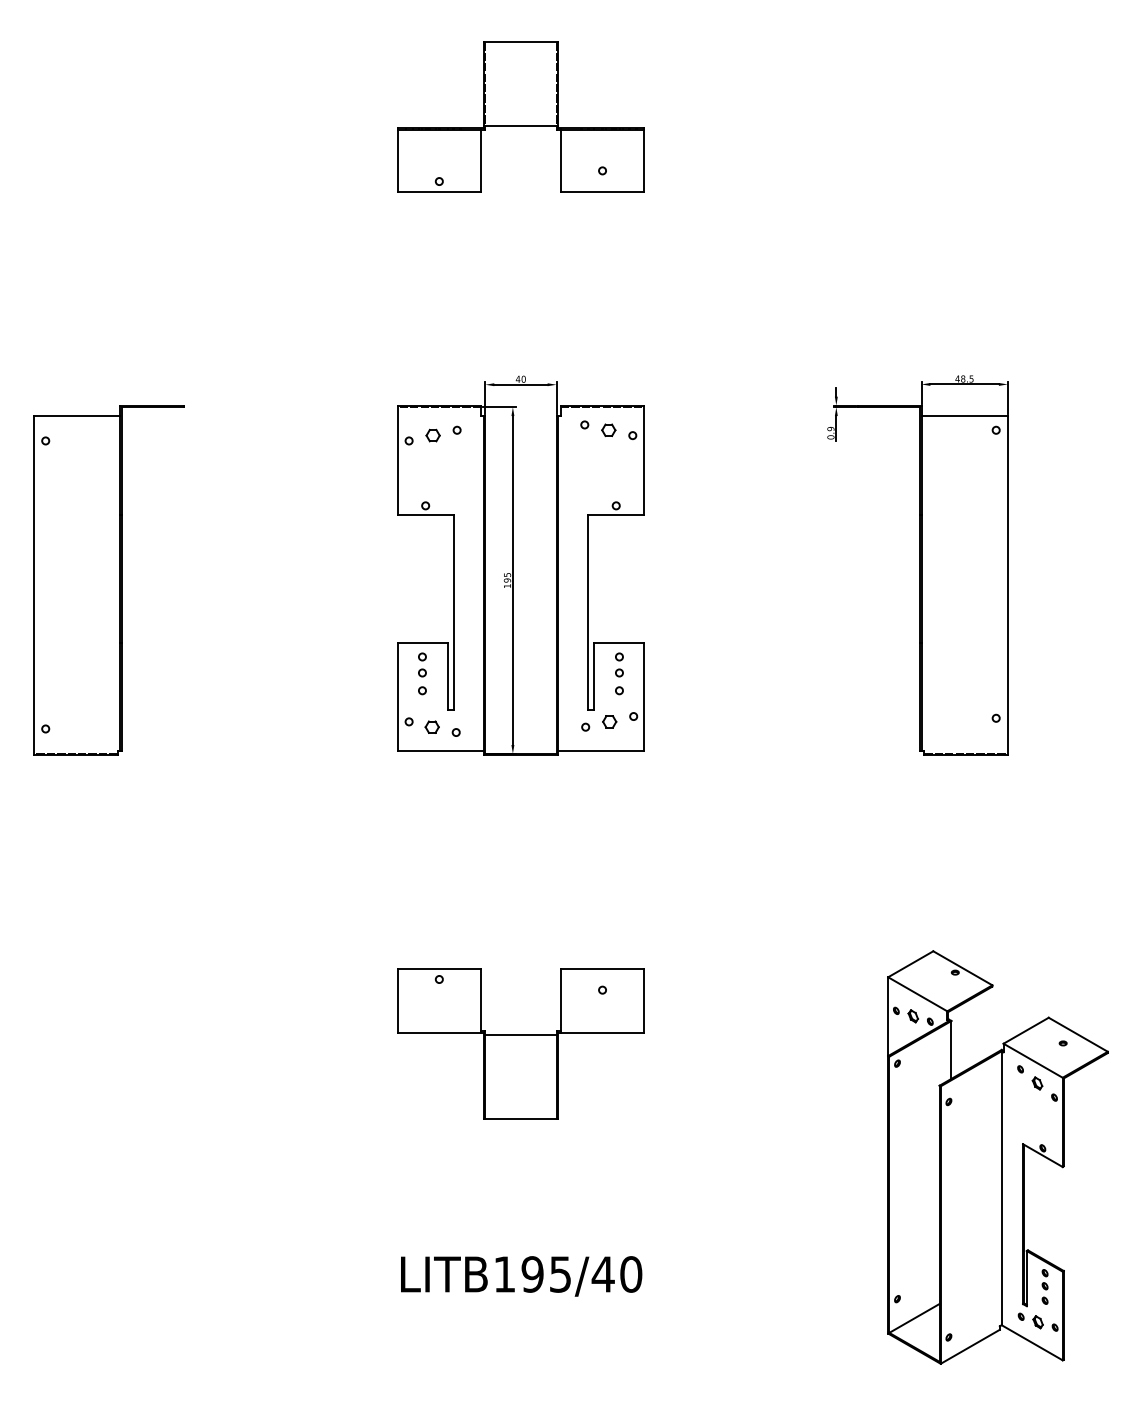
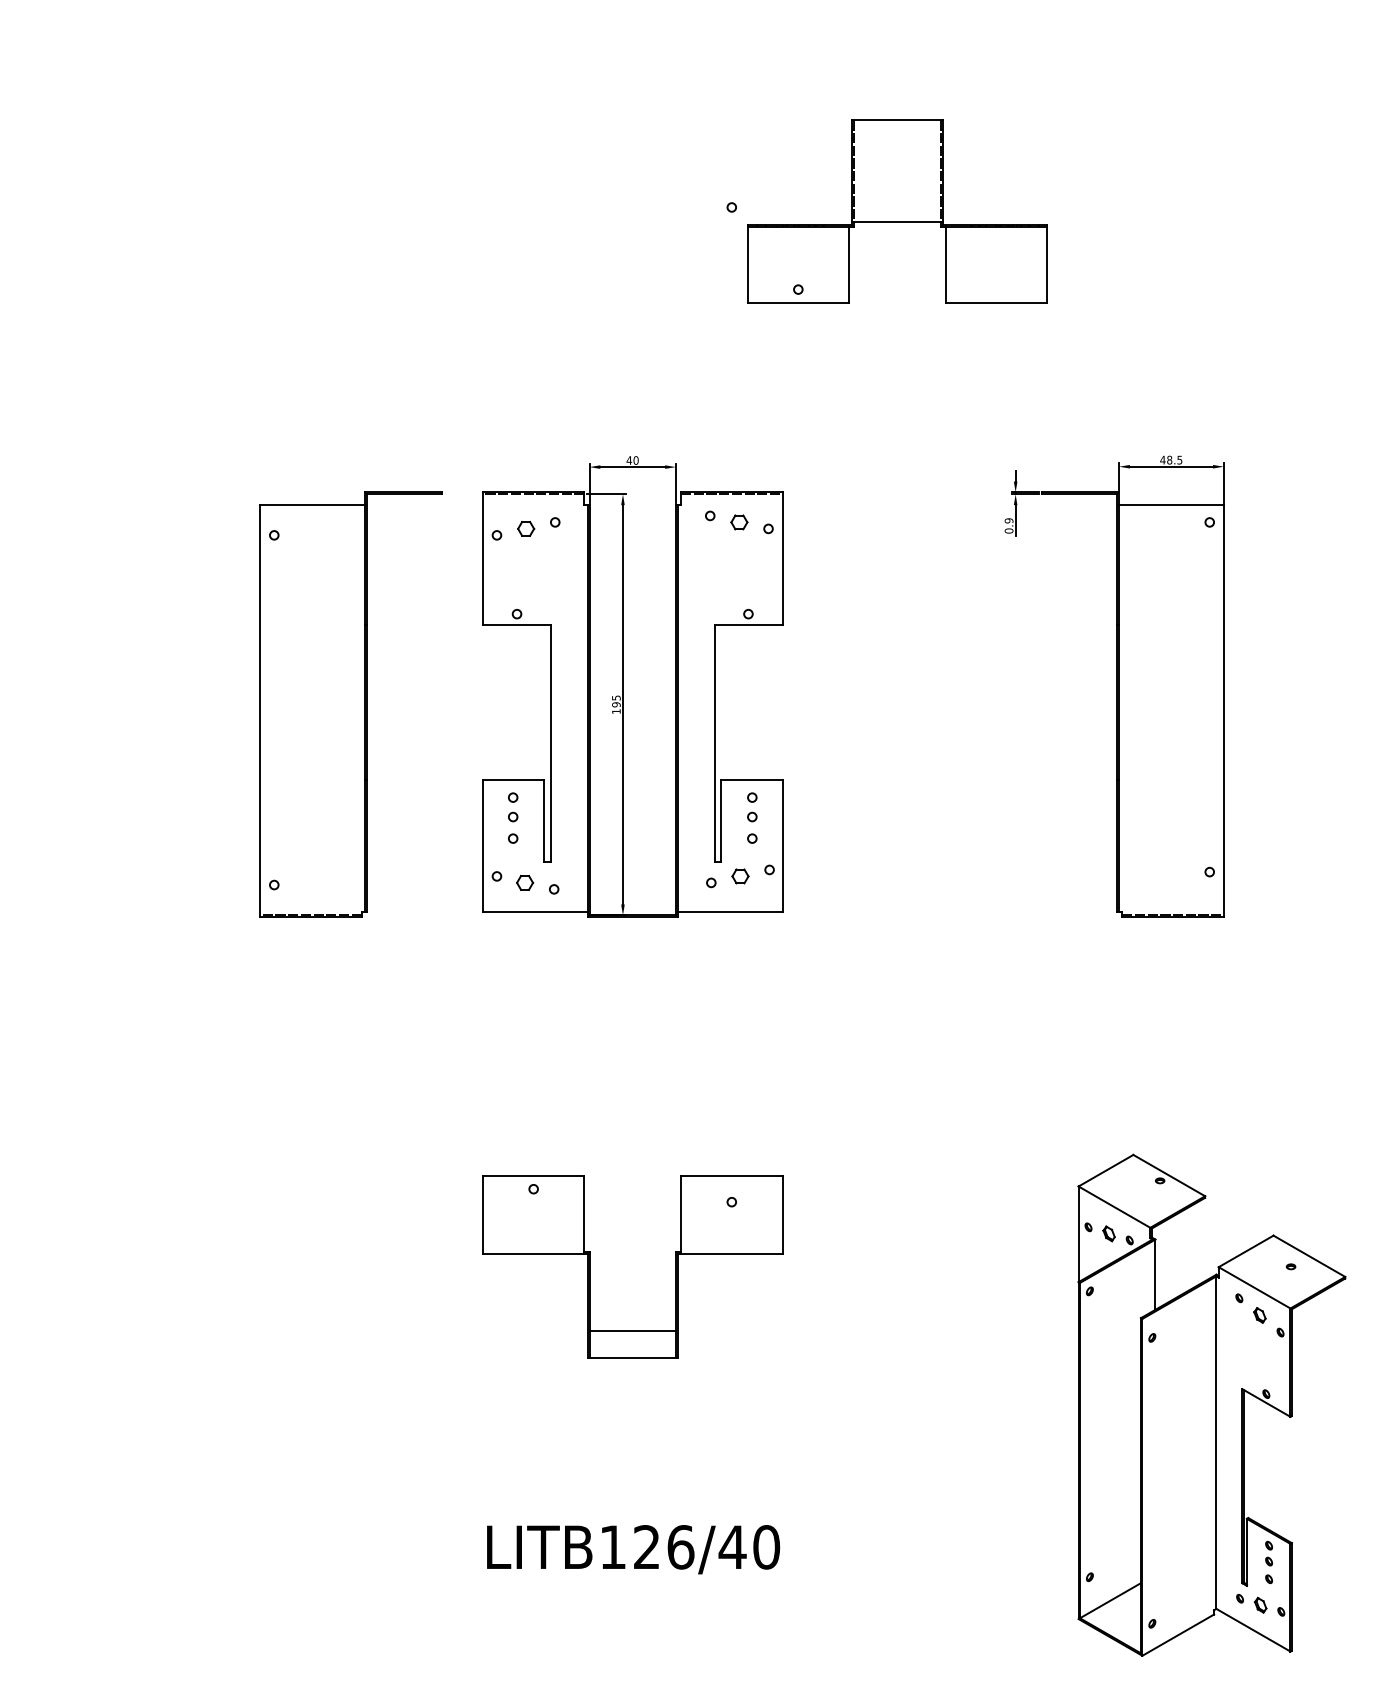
part: (520, 116) -> (896, 210), moved
part: (108, 580) -> (350, 704), moved
line: (520, 1035) -> (632, 1331), moved
text: (546, 1274) -> (663, 1547), LITB195/40 -> LITB126/40

